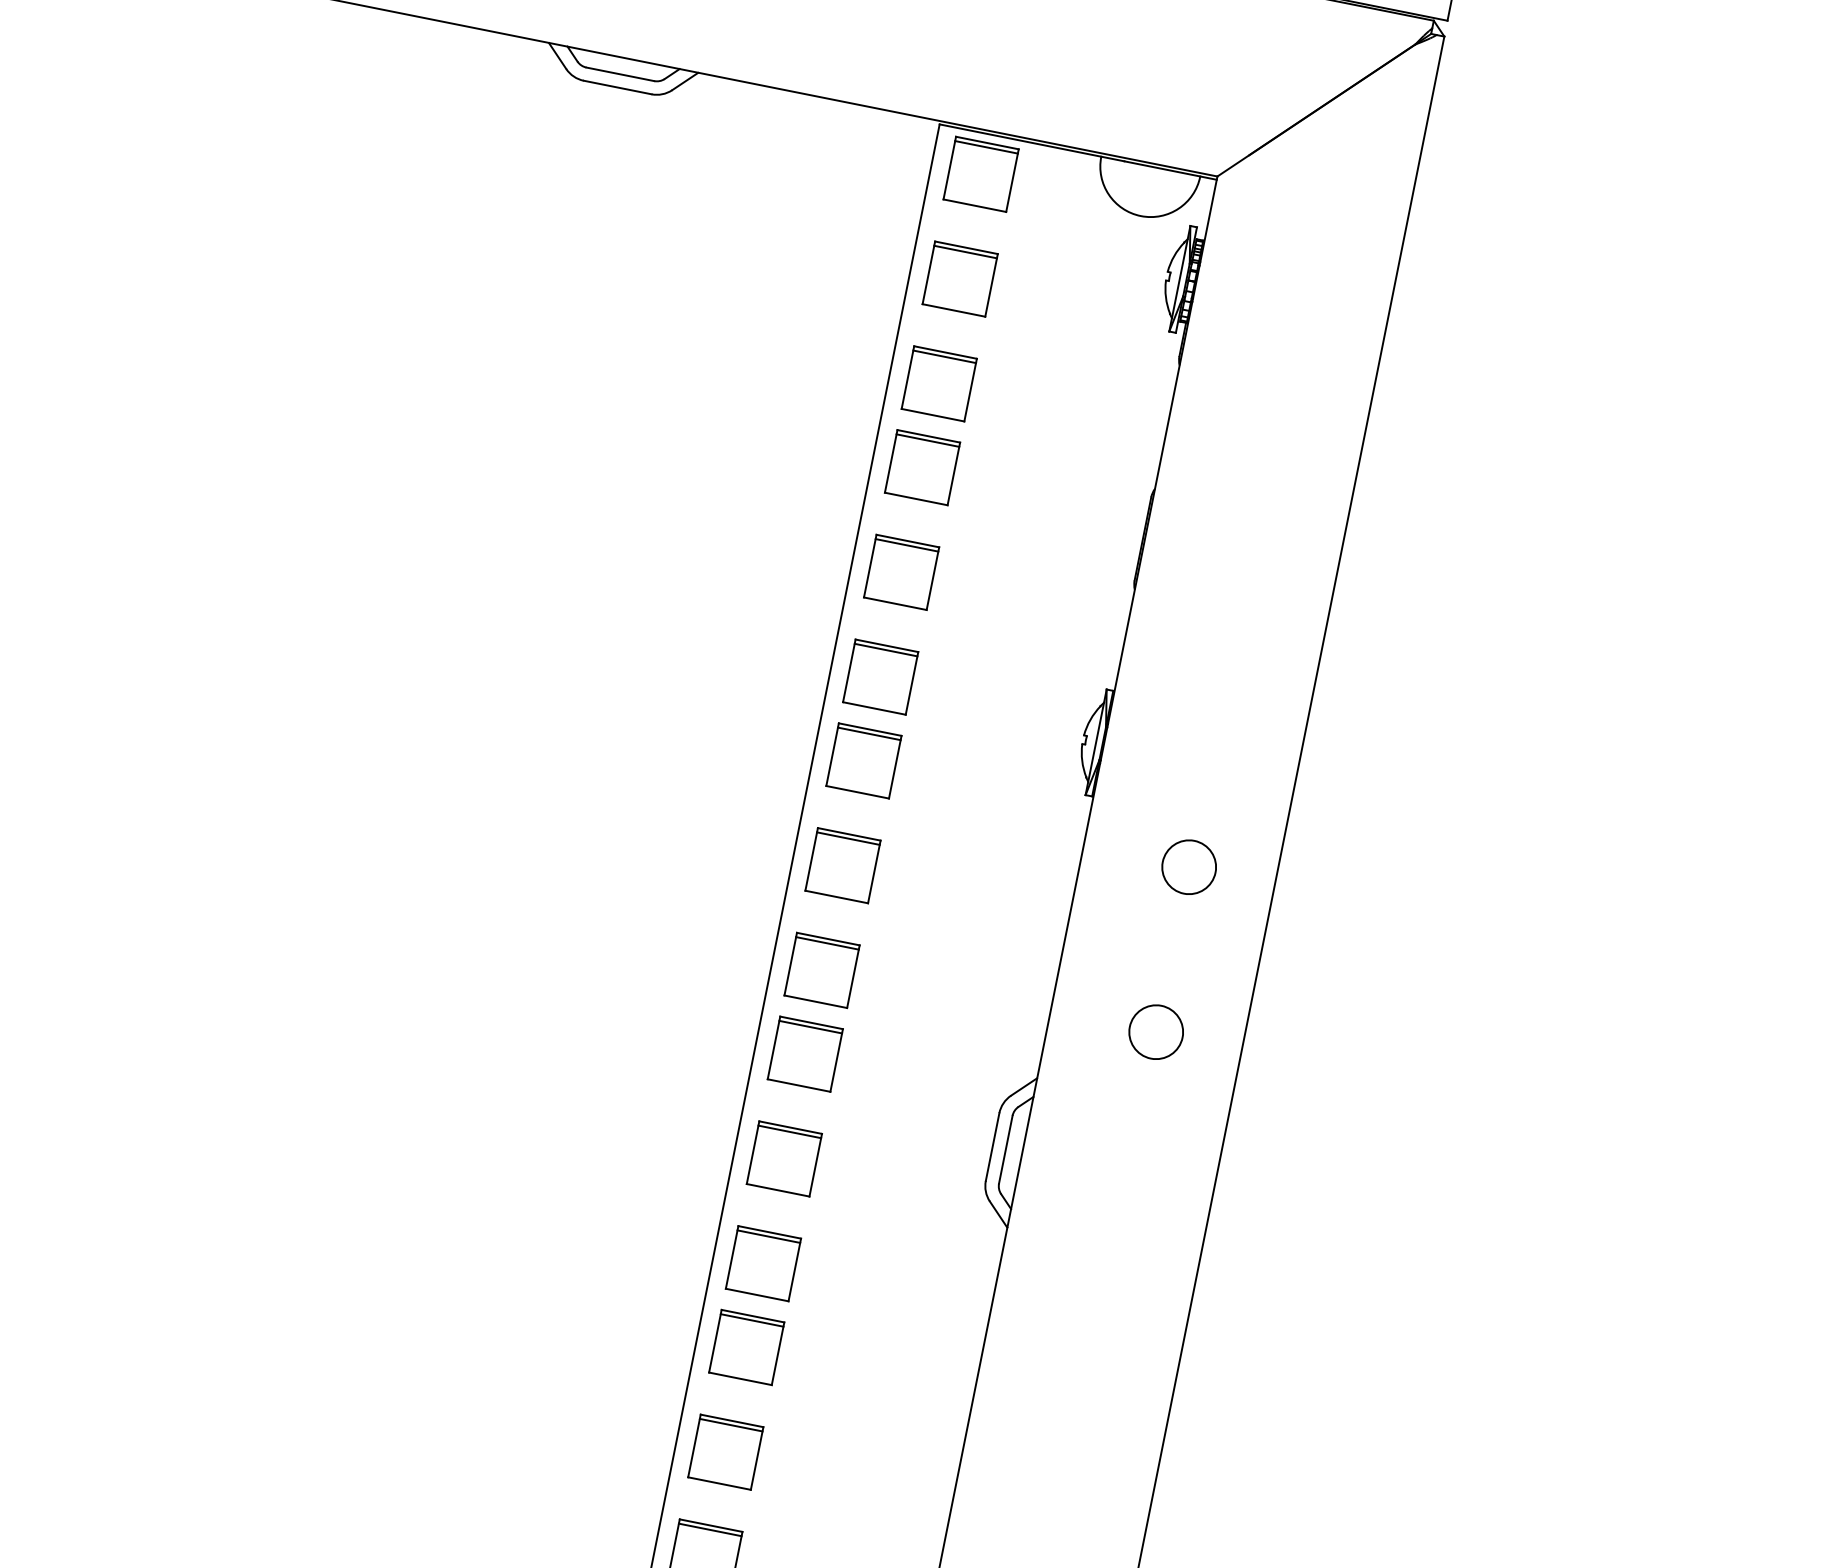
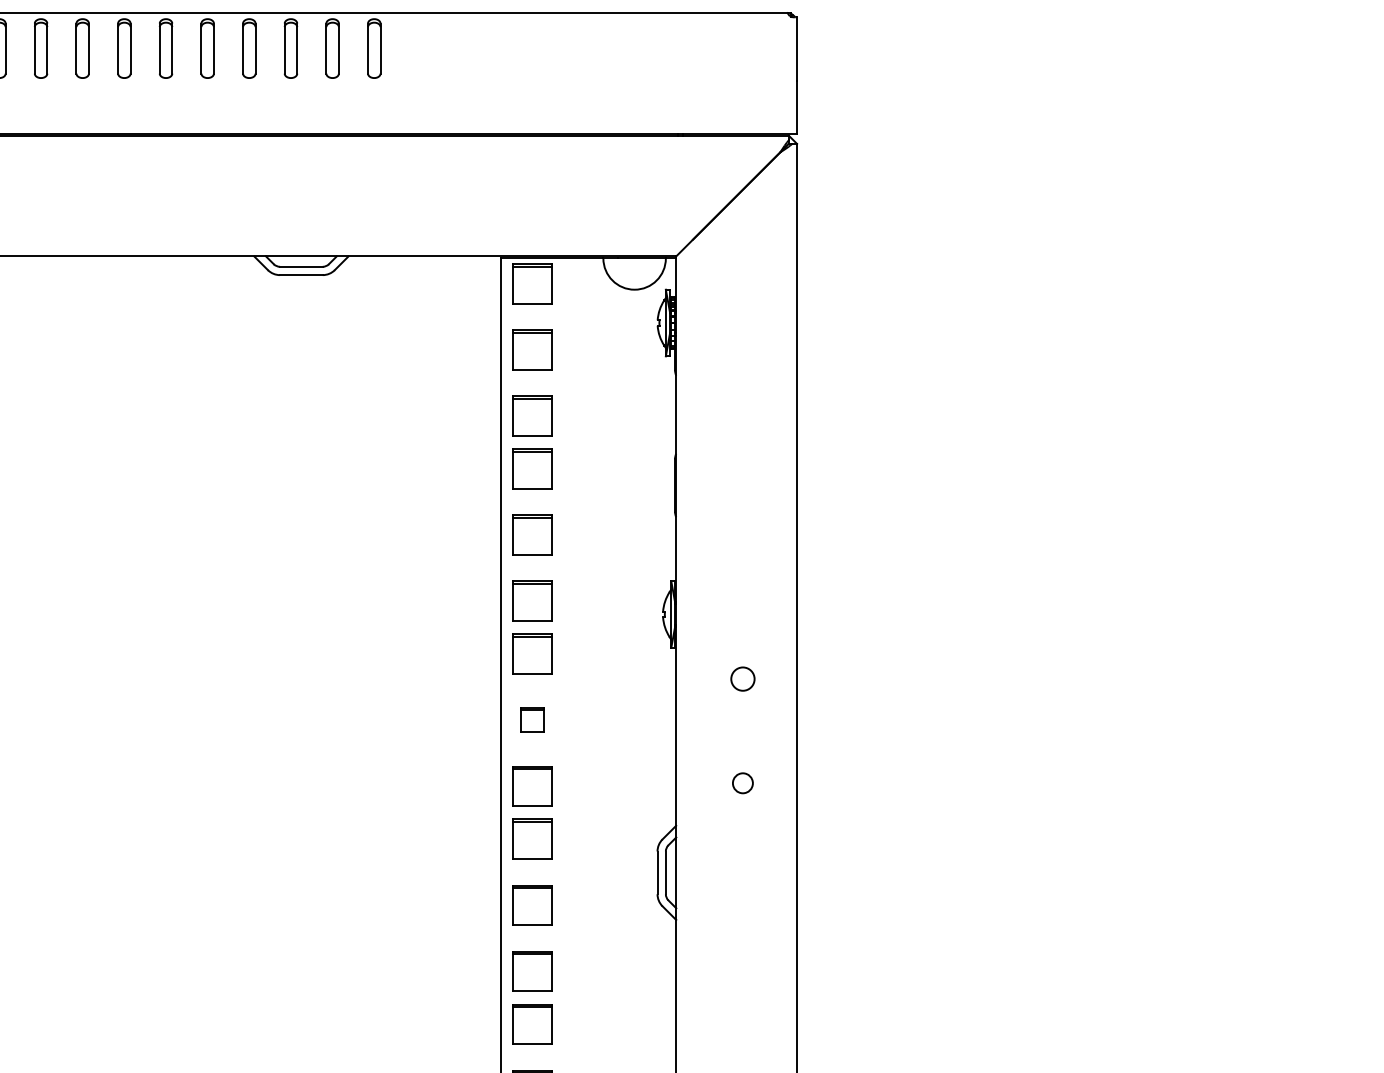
part: (843, 864) -> (532, 719), size x0.6
circle: (1188, 866) -> (742, 678), size x0.7
circle: (1155, 1030) -> (742, 782), size x0.6

